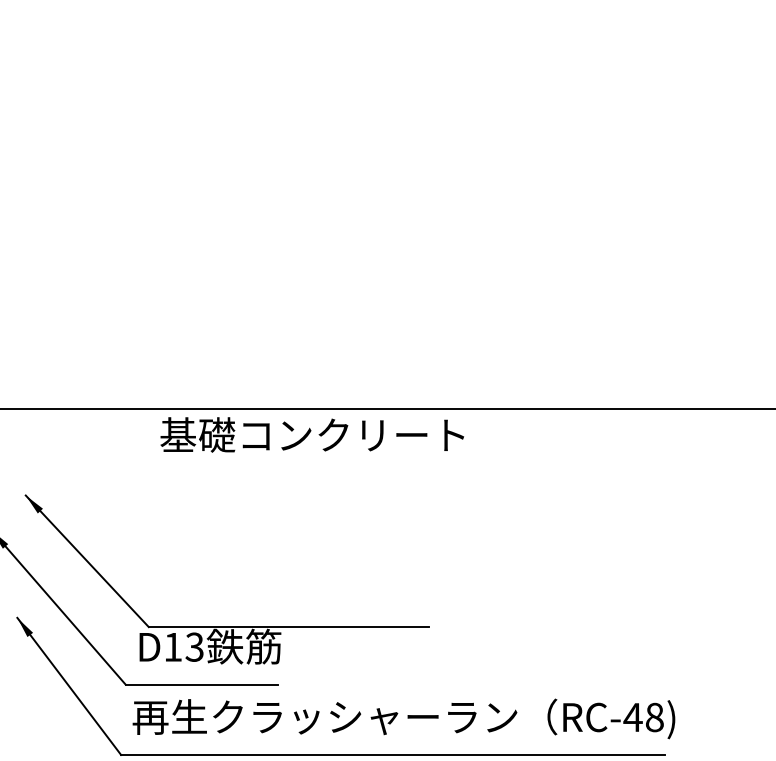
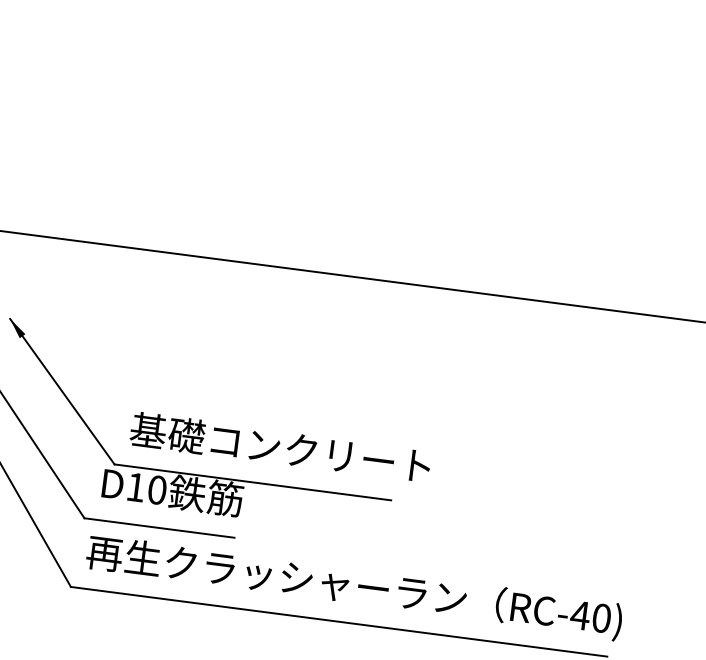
text: (312, 434) -> (280, 447), moved
text: (194, 646) -> (157, 489), D13 -> D10
text: (654, 717) -> (601, 618), RC-48) -> RC-40)

